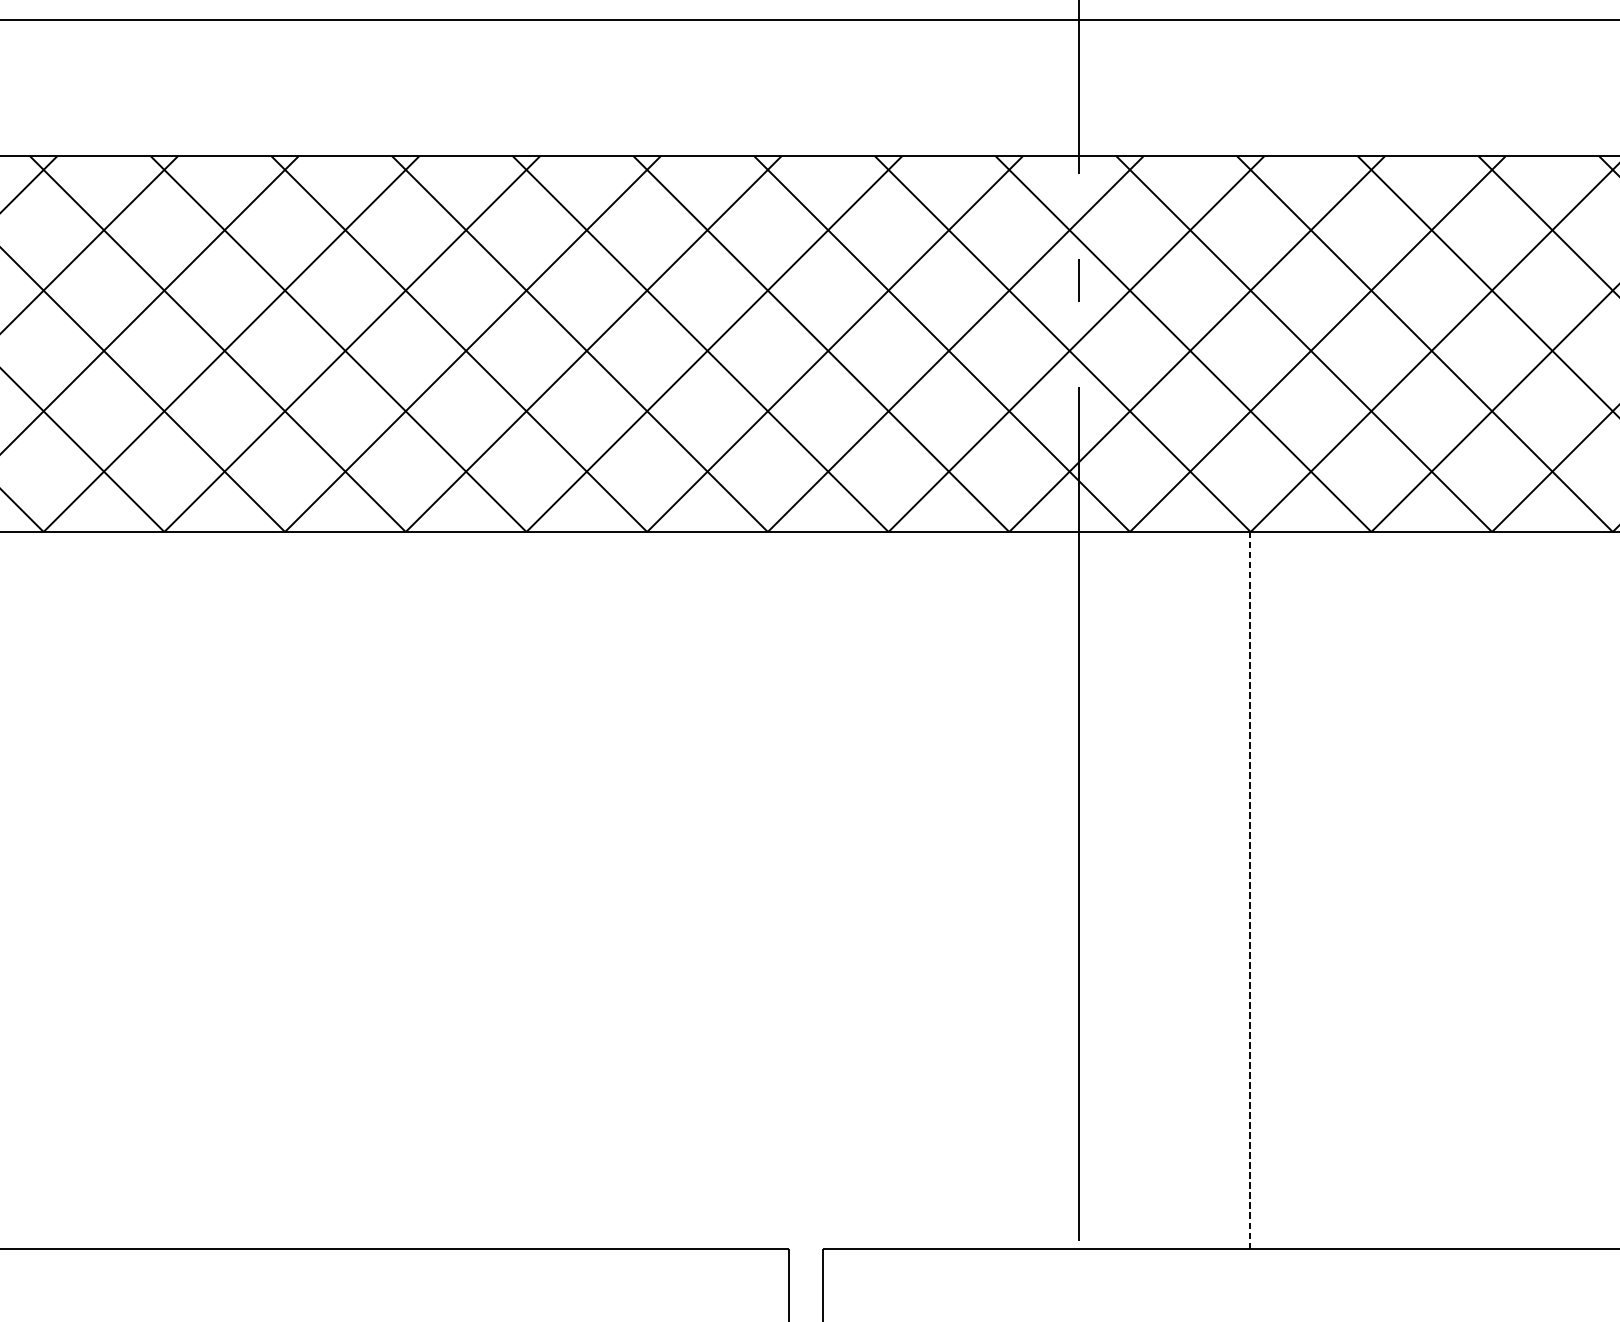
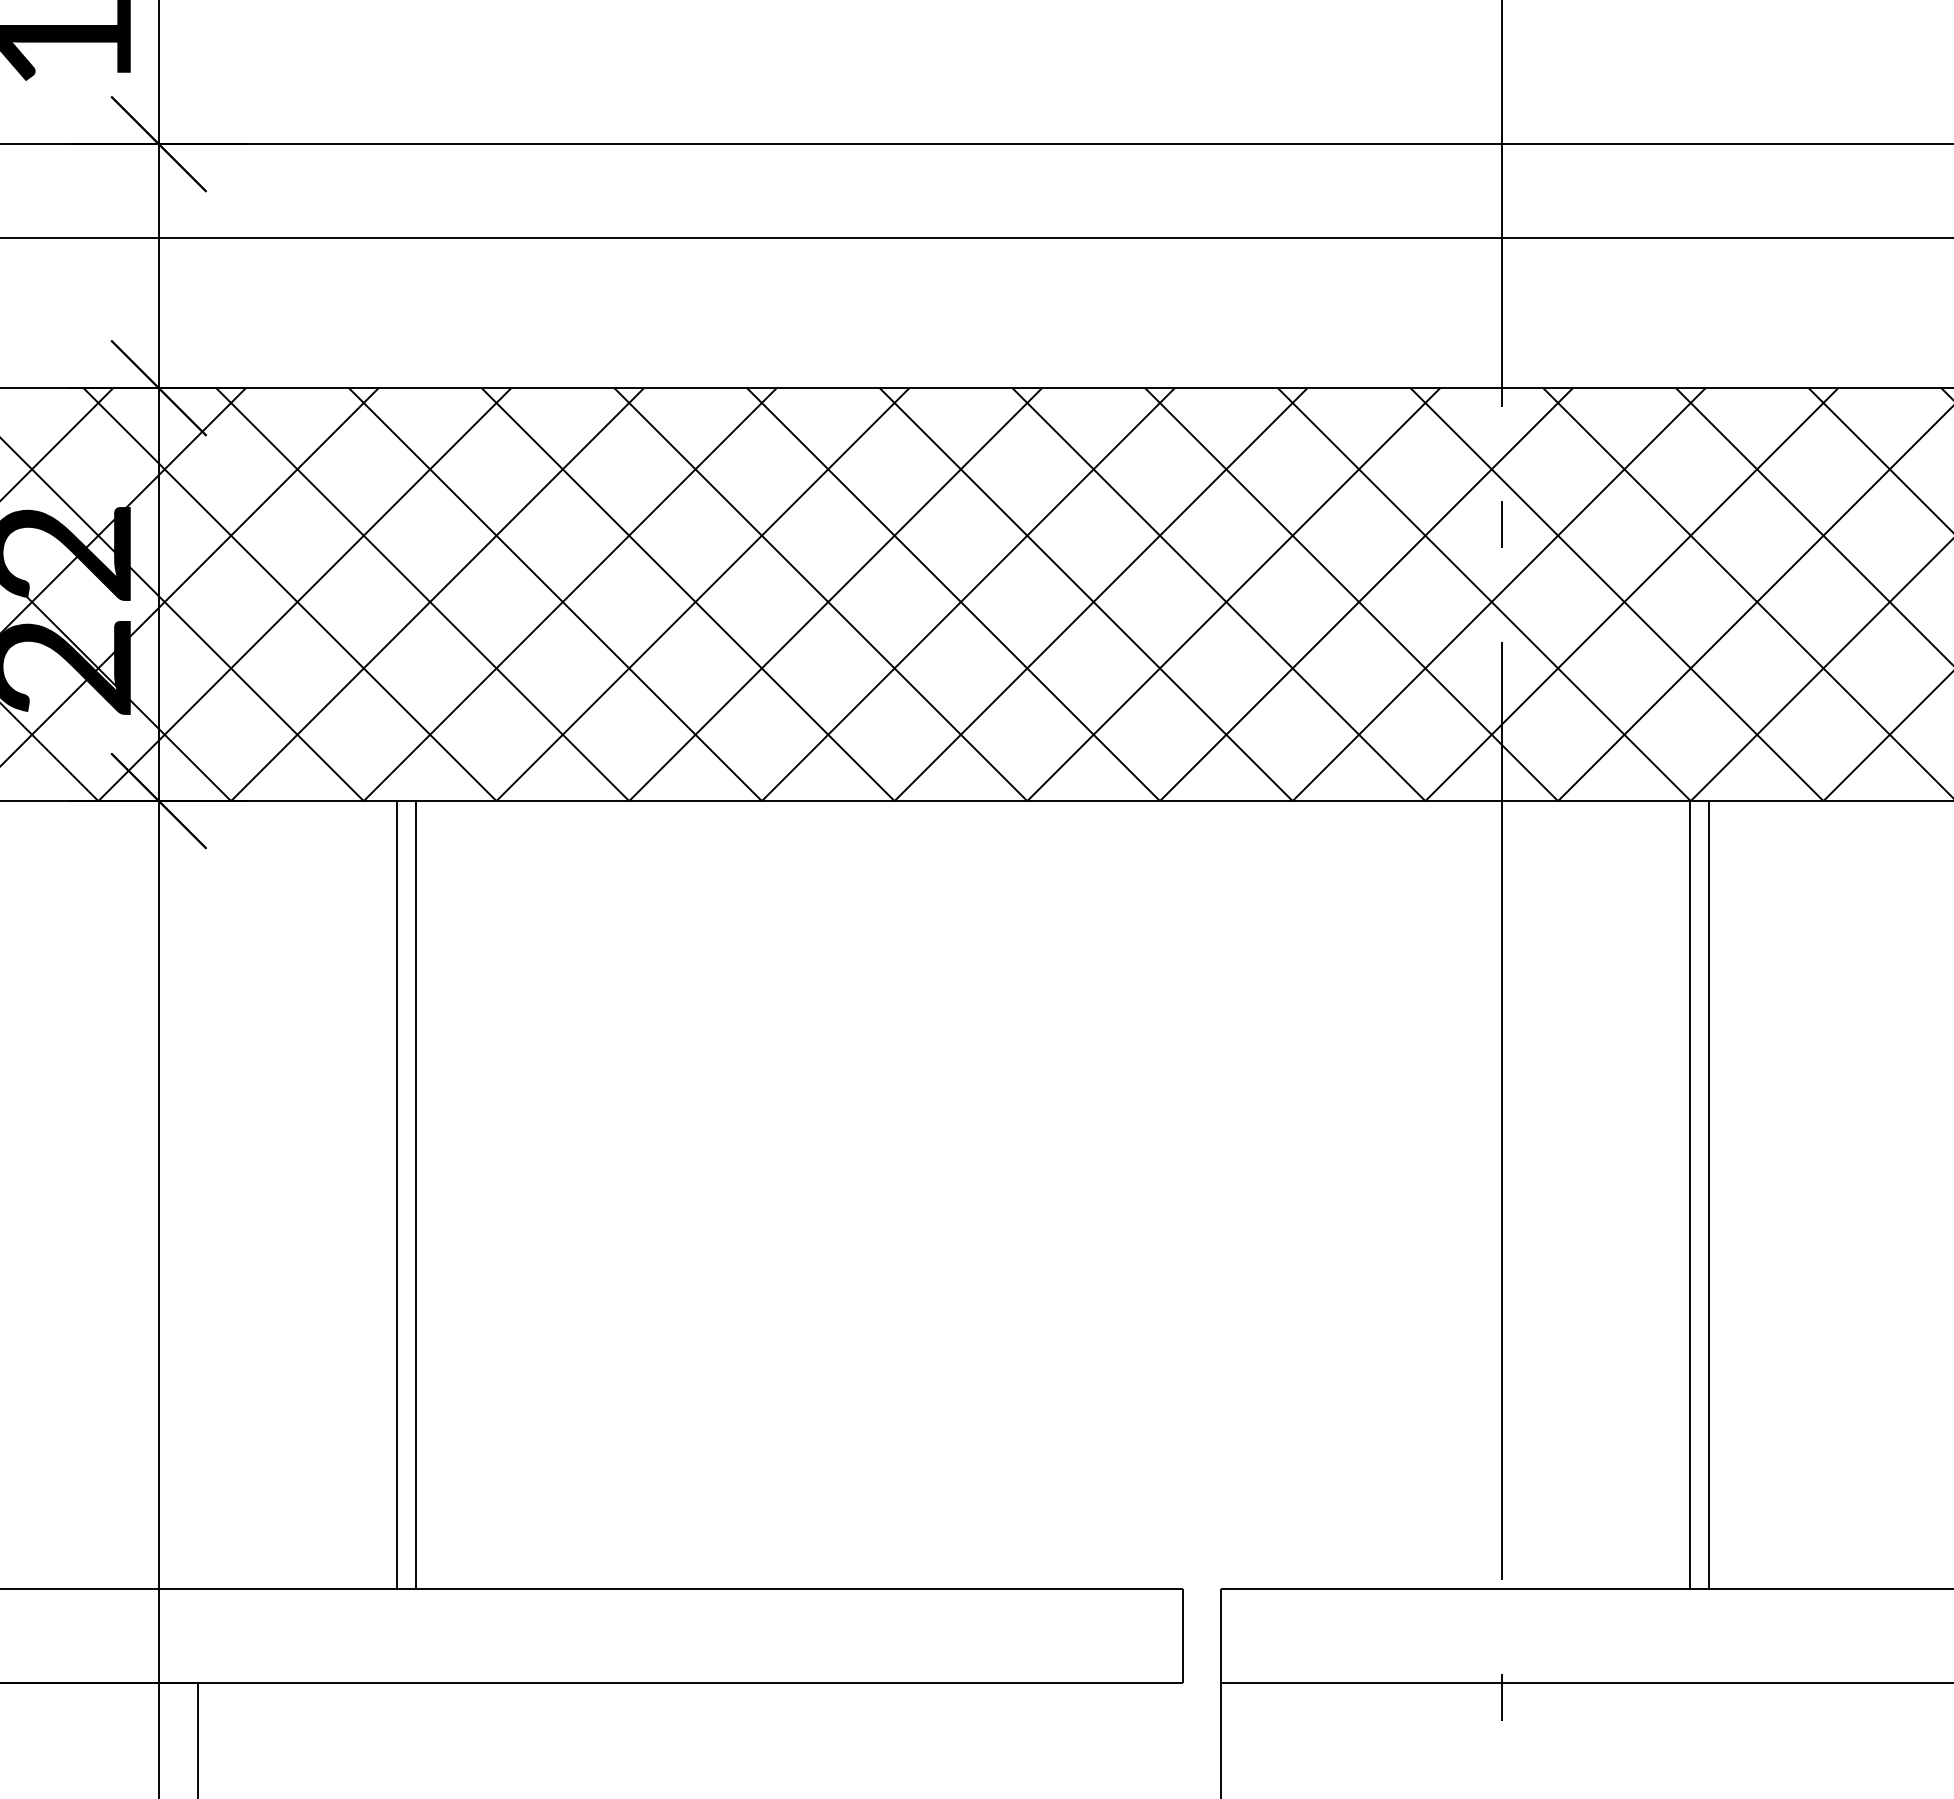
line: (1249, 889) -> (1689, 1194), dashed -> solid
line: (73, 890) -> (396, 1195), added
line: (91, 890) -> (416, 1195), added
line: (1266, 890) -> (1708, 1195), added

